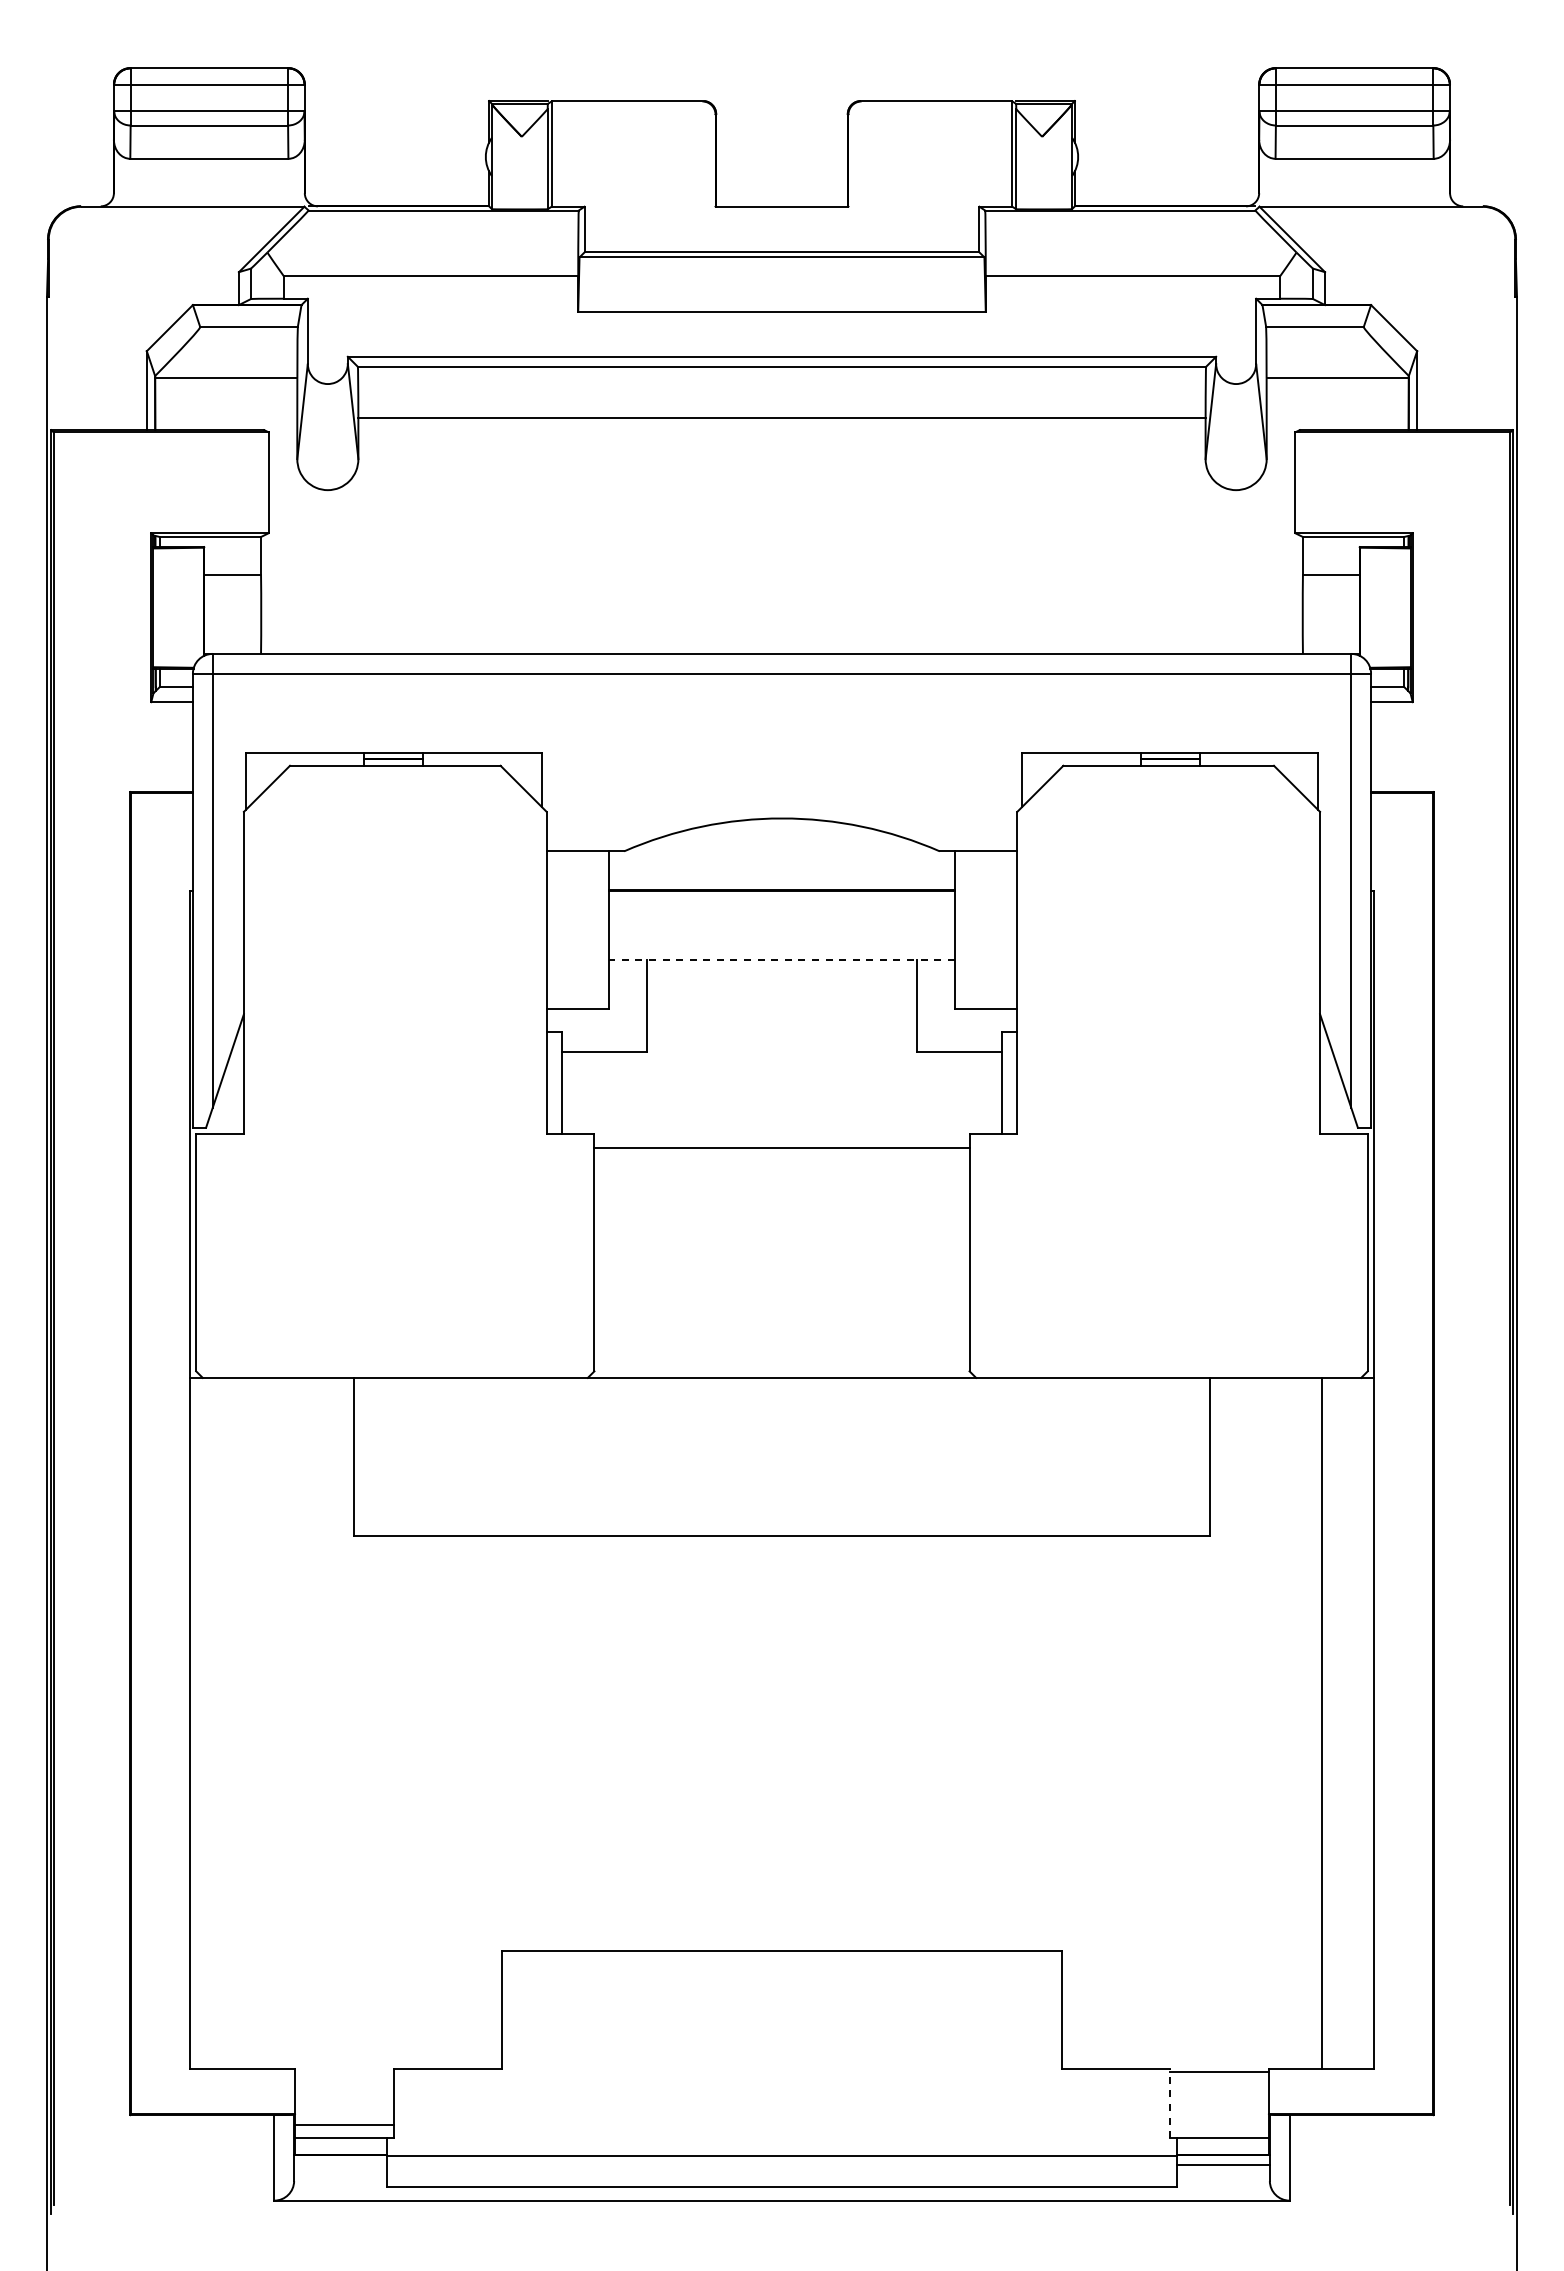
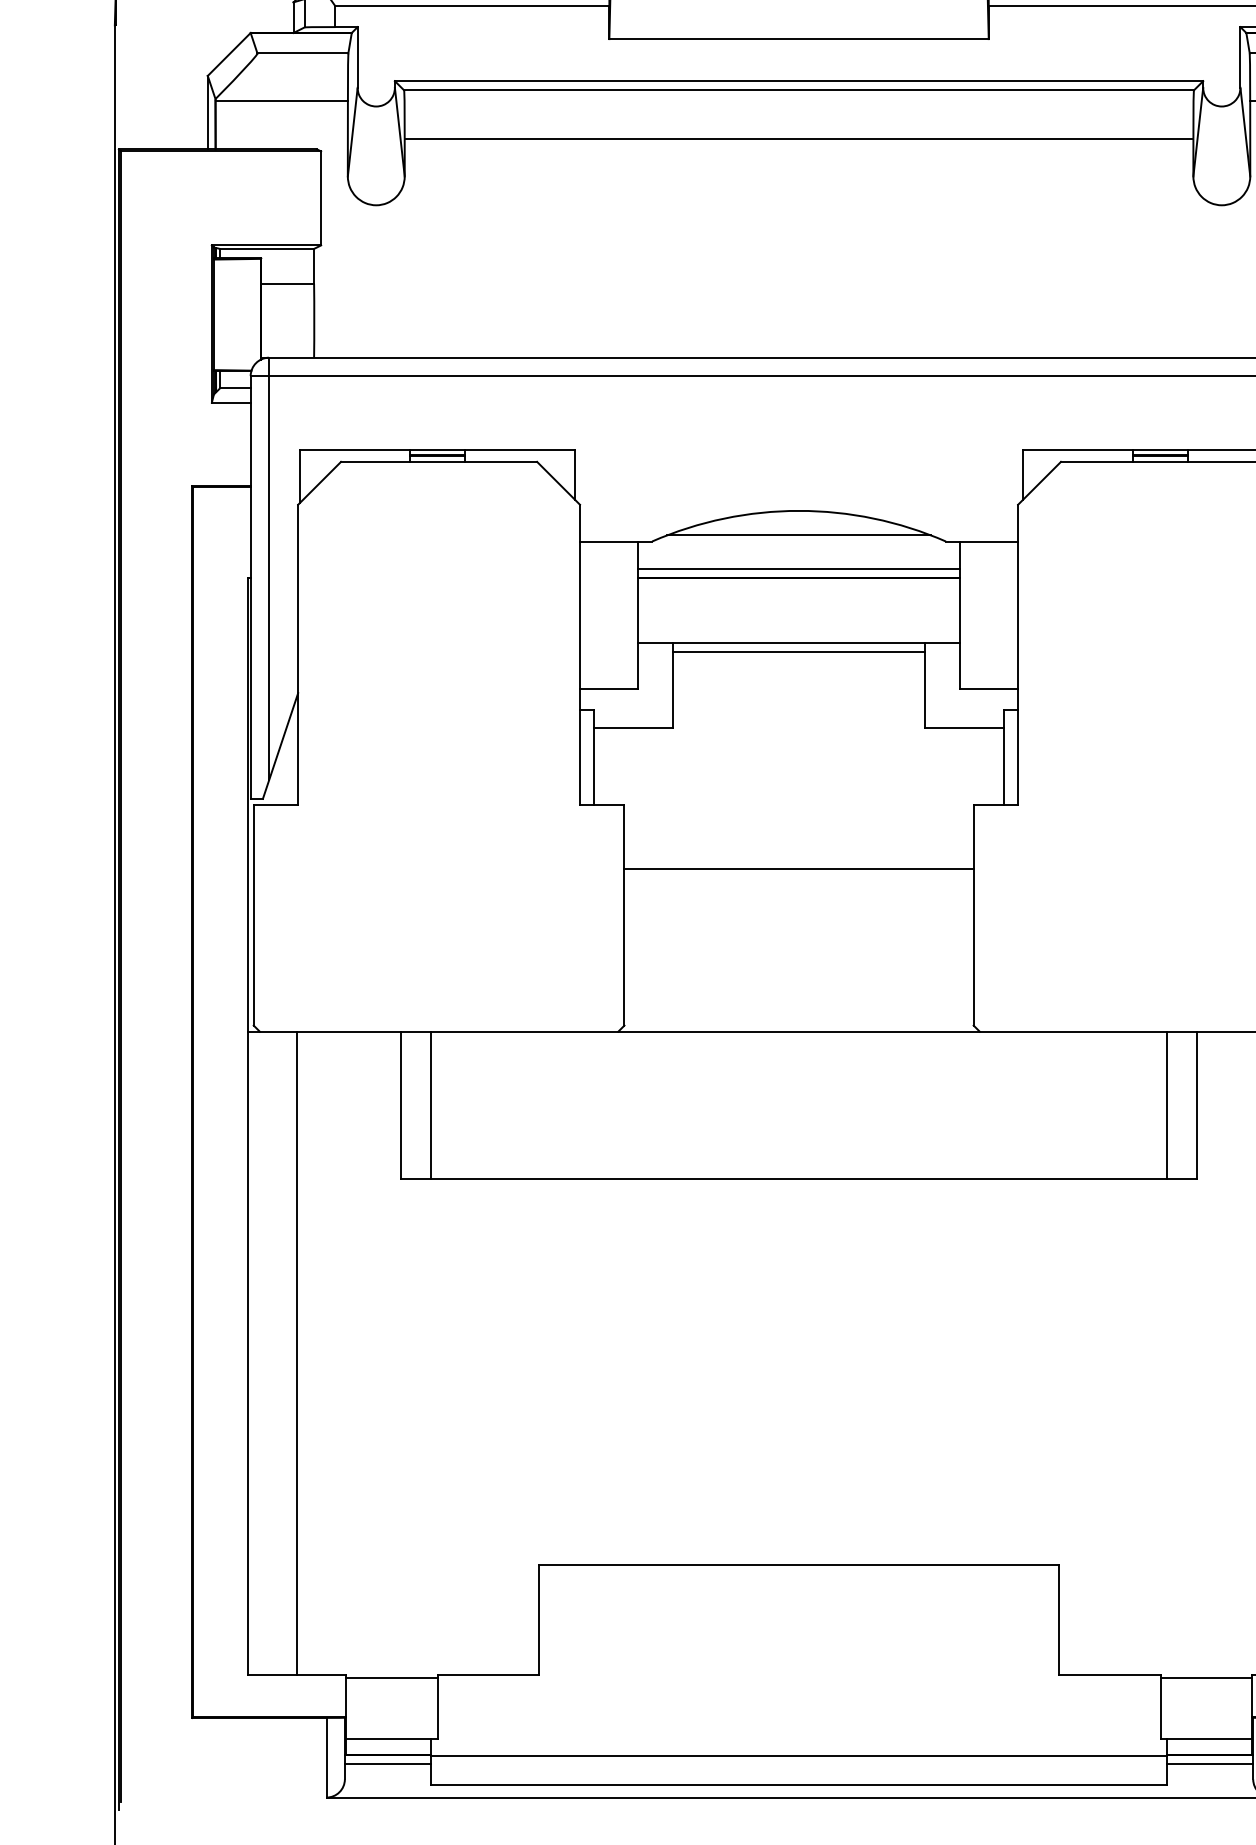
line: (781, 844) -> (798, 535), added
line: (781, 880) -> (798, 568), added
line: (782, 959) -> (799, 642), dashed -> solid
line: (781, 969) -> (798, 651), added
line: (781, 1148) -> (798, 869), moved
line: (387, 1456) -> (431, 1104), added
line: (1176, 1456) -> (1166, 1104), added
line: (242, 1723) -> (296, 1353), added
line: (1170, 2103) -> (1160, 1707), dashed -> solid
line: (343, 2125) -> (390, 1678), moved
line: (340, 2164) -> (388, 1763), added

